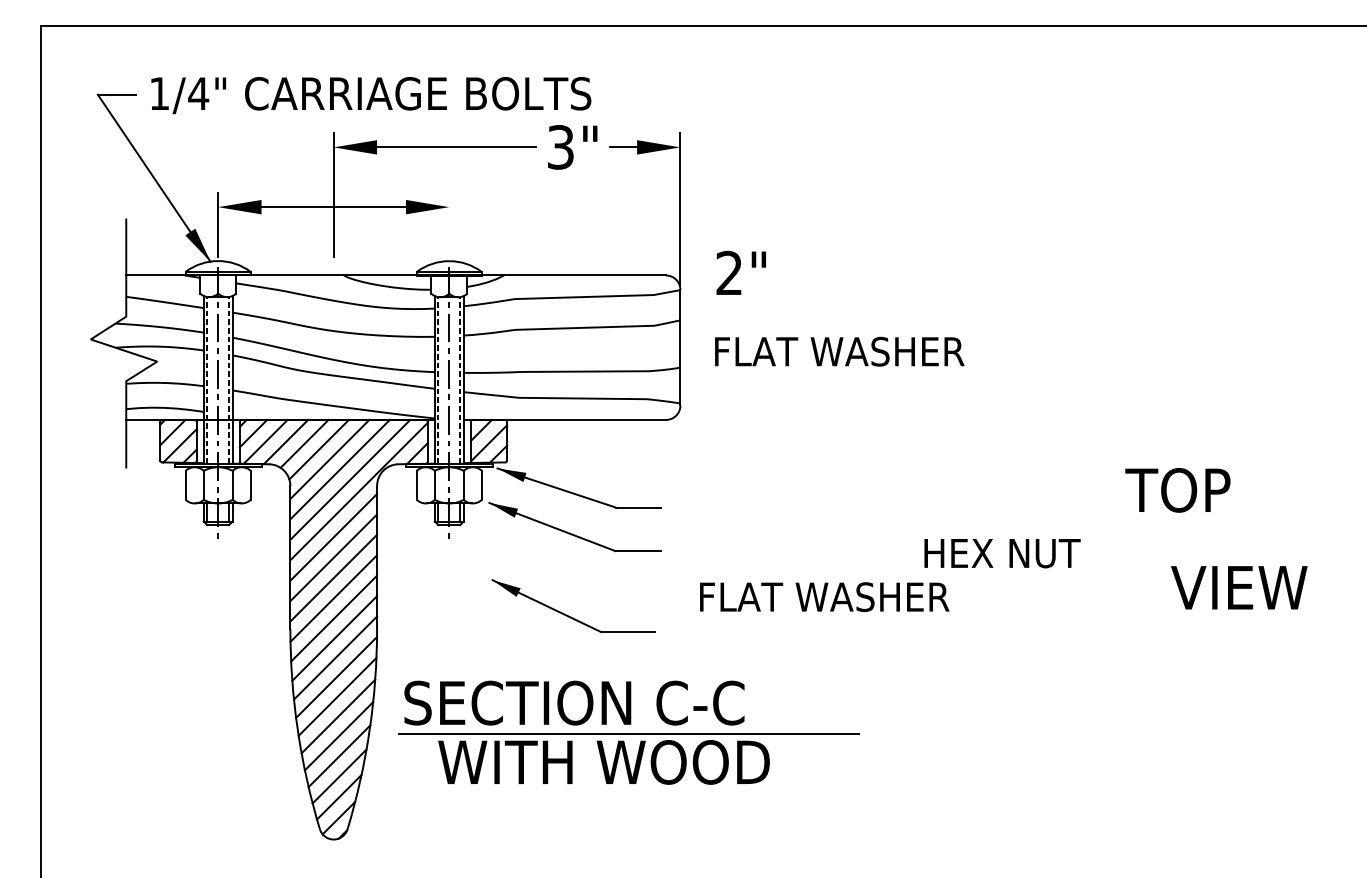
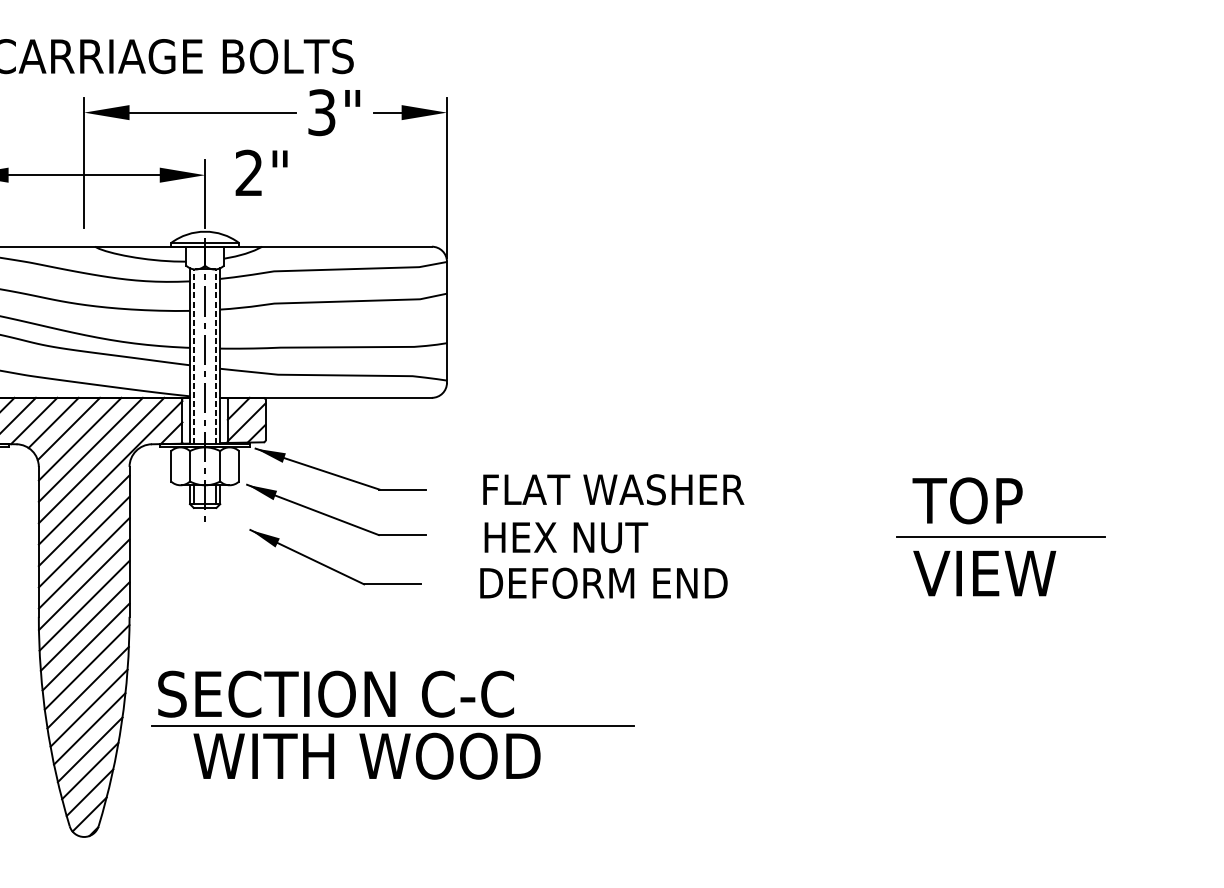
line: (449, 224) -> (205, 193), added
text: (740, 272) -> (260, 172), moved
text: (839, 351) -> (613, 489), moved
text: (1177, 490) -> (967, 501), moved
text: (1002, 553) -> (566, 537), moved
line: (1209, 553) -> (1000, 537), added
text: (1239, 587) -> (984, 573), moved
text: (824, 597) -> (597, 583), FLAT WASHER -> DEFORM END
part: (569, 615) -> (330, 566), moved

